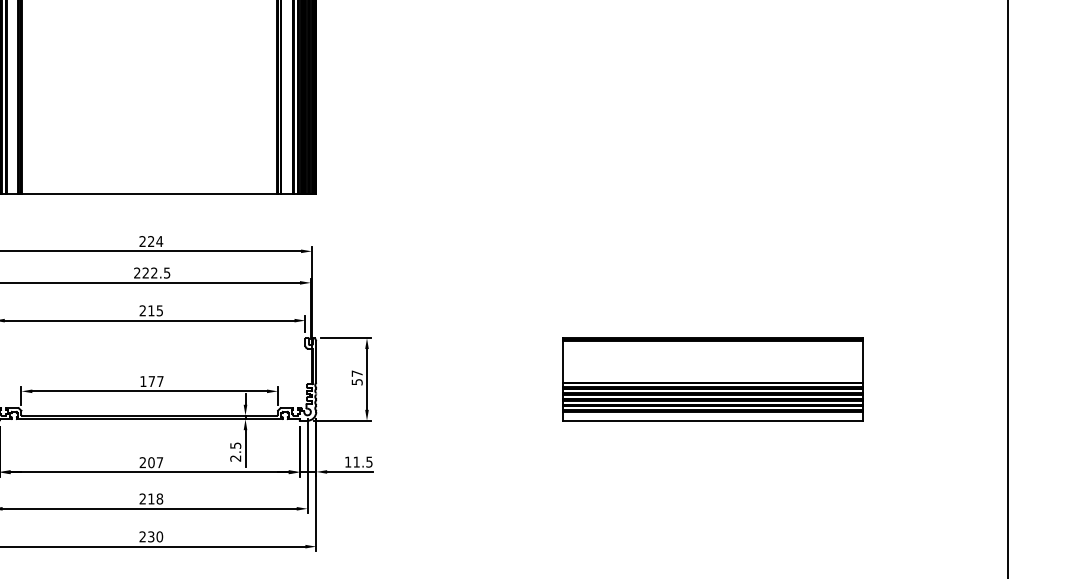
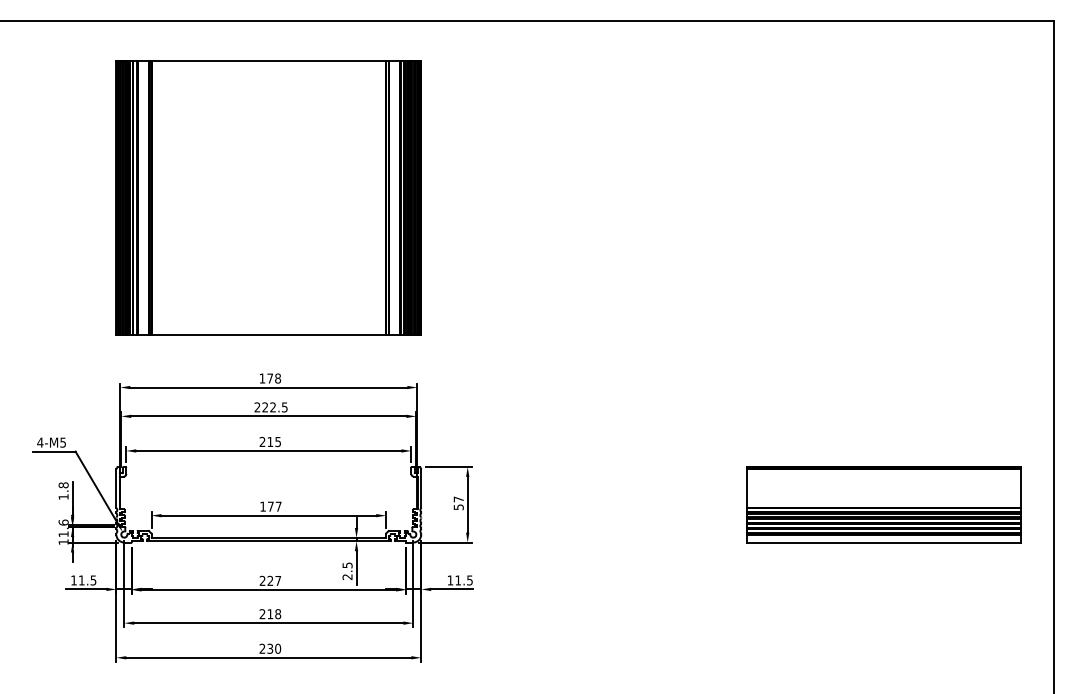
text: (151, 241) -> (270, 378), 224 -> 178
part: (712, 379) -> (883, 504), moved
text: (151, 462) -> (270, 580), 207 -> 227

